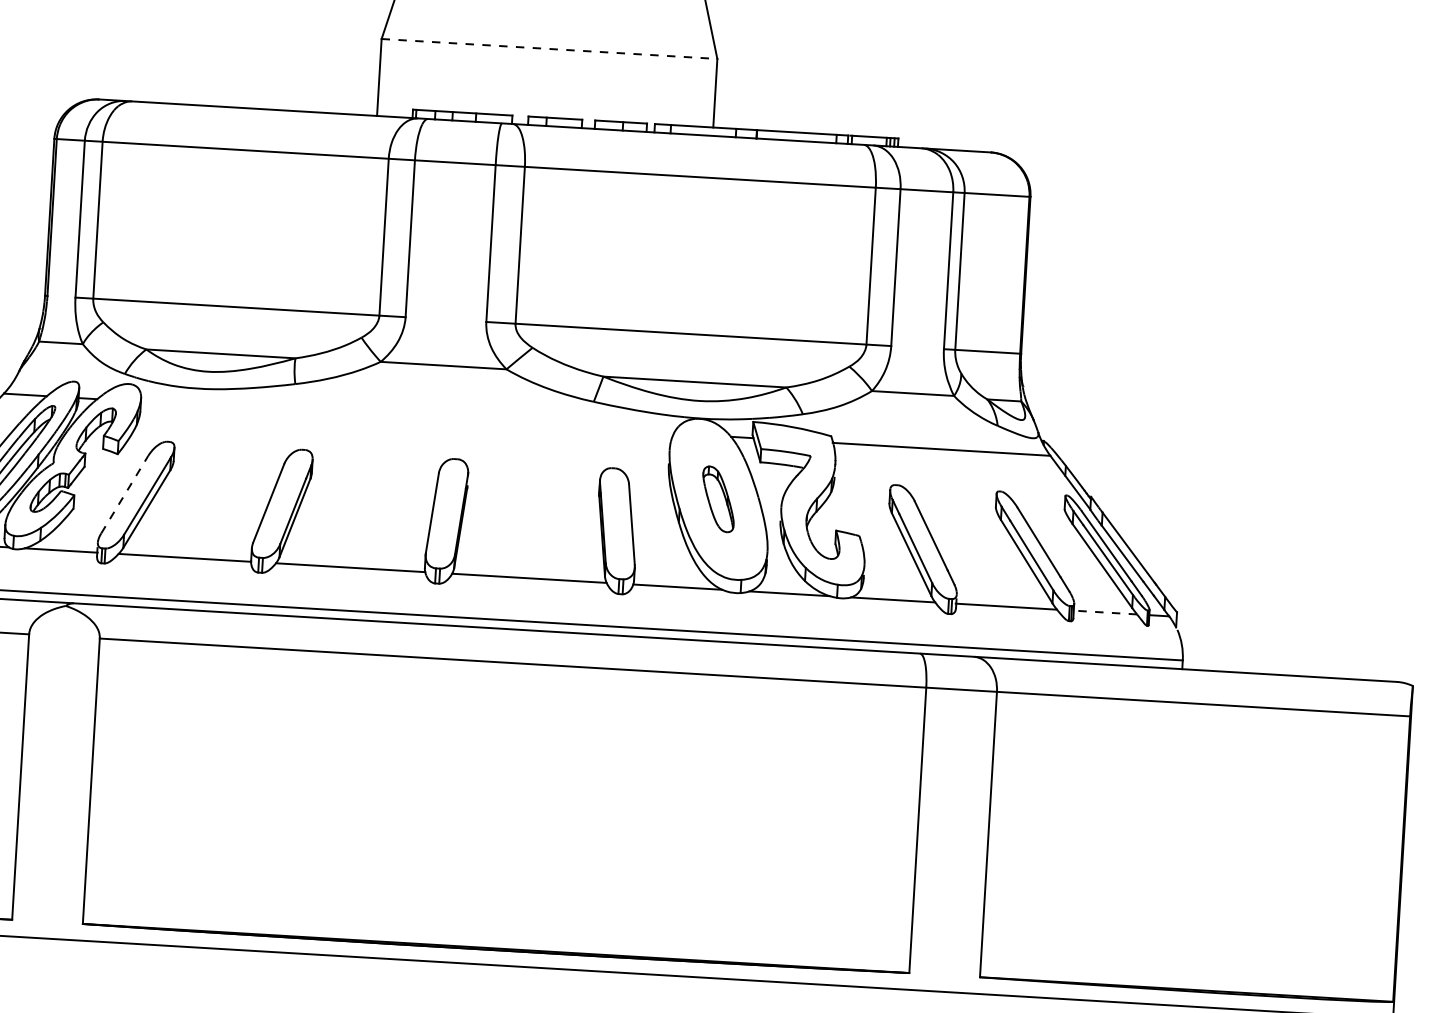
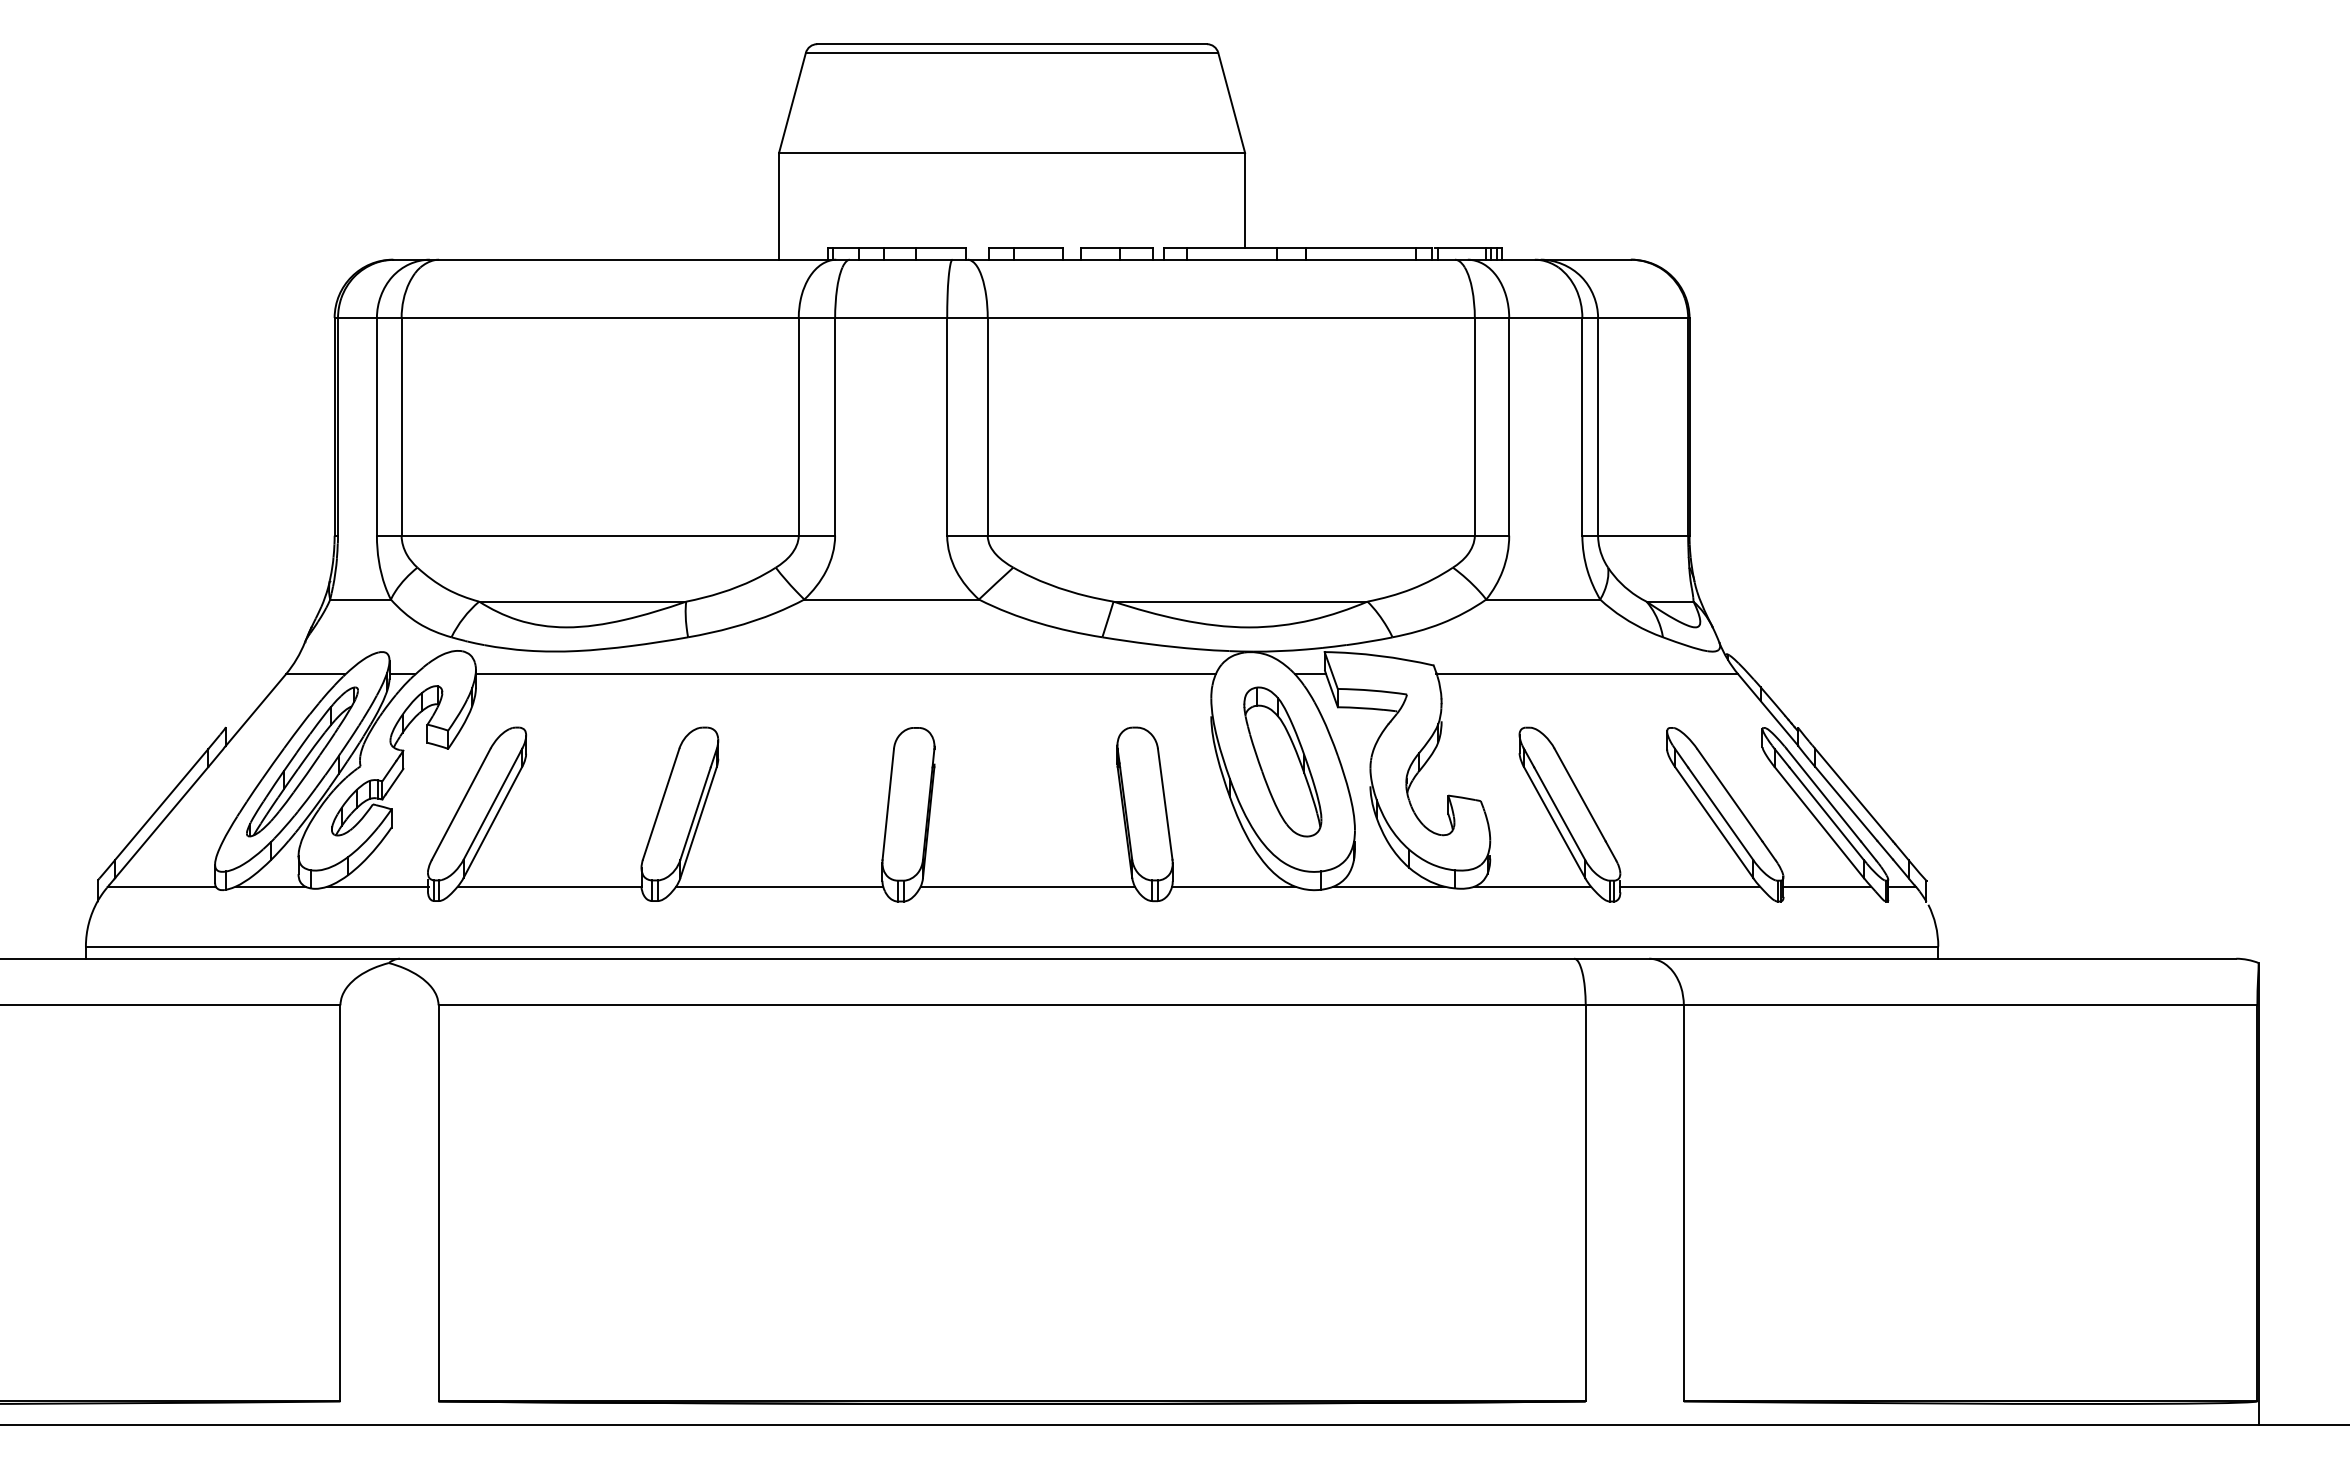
line: (549, 48) -> (1012, 152), dashed -> solid
line: (407, 417) -> (845, 674), added
line: (124, 494) -> (461, 804), dashed -> solid
part: (718, 499) -> (1282, 761), size x1.67
line: (1105, 612) -> (1827, 886), dashed -> solid

